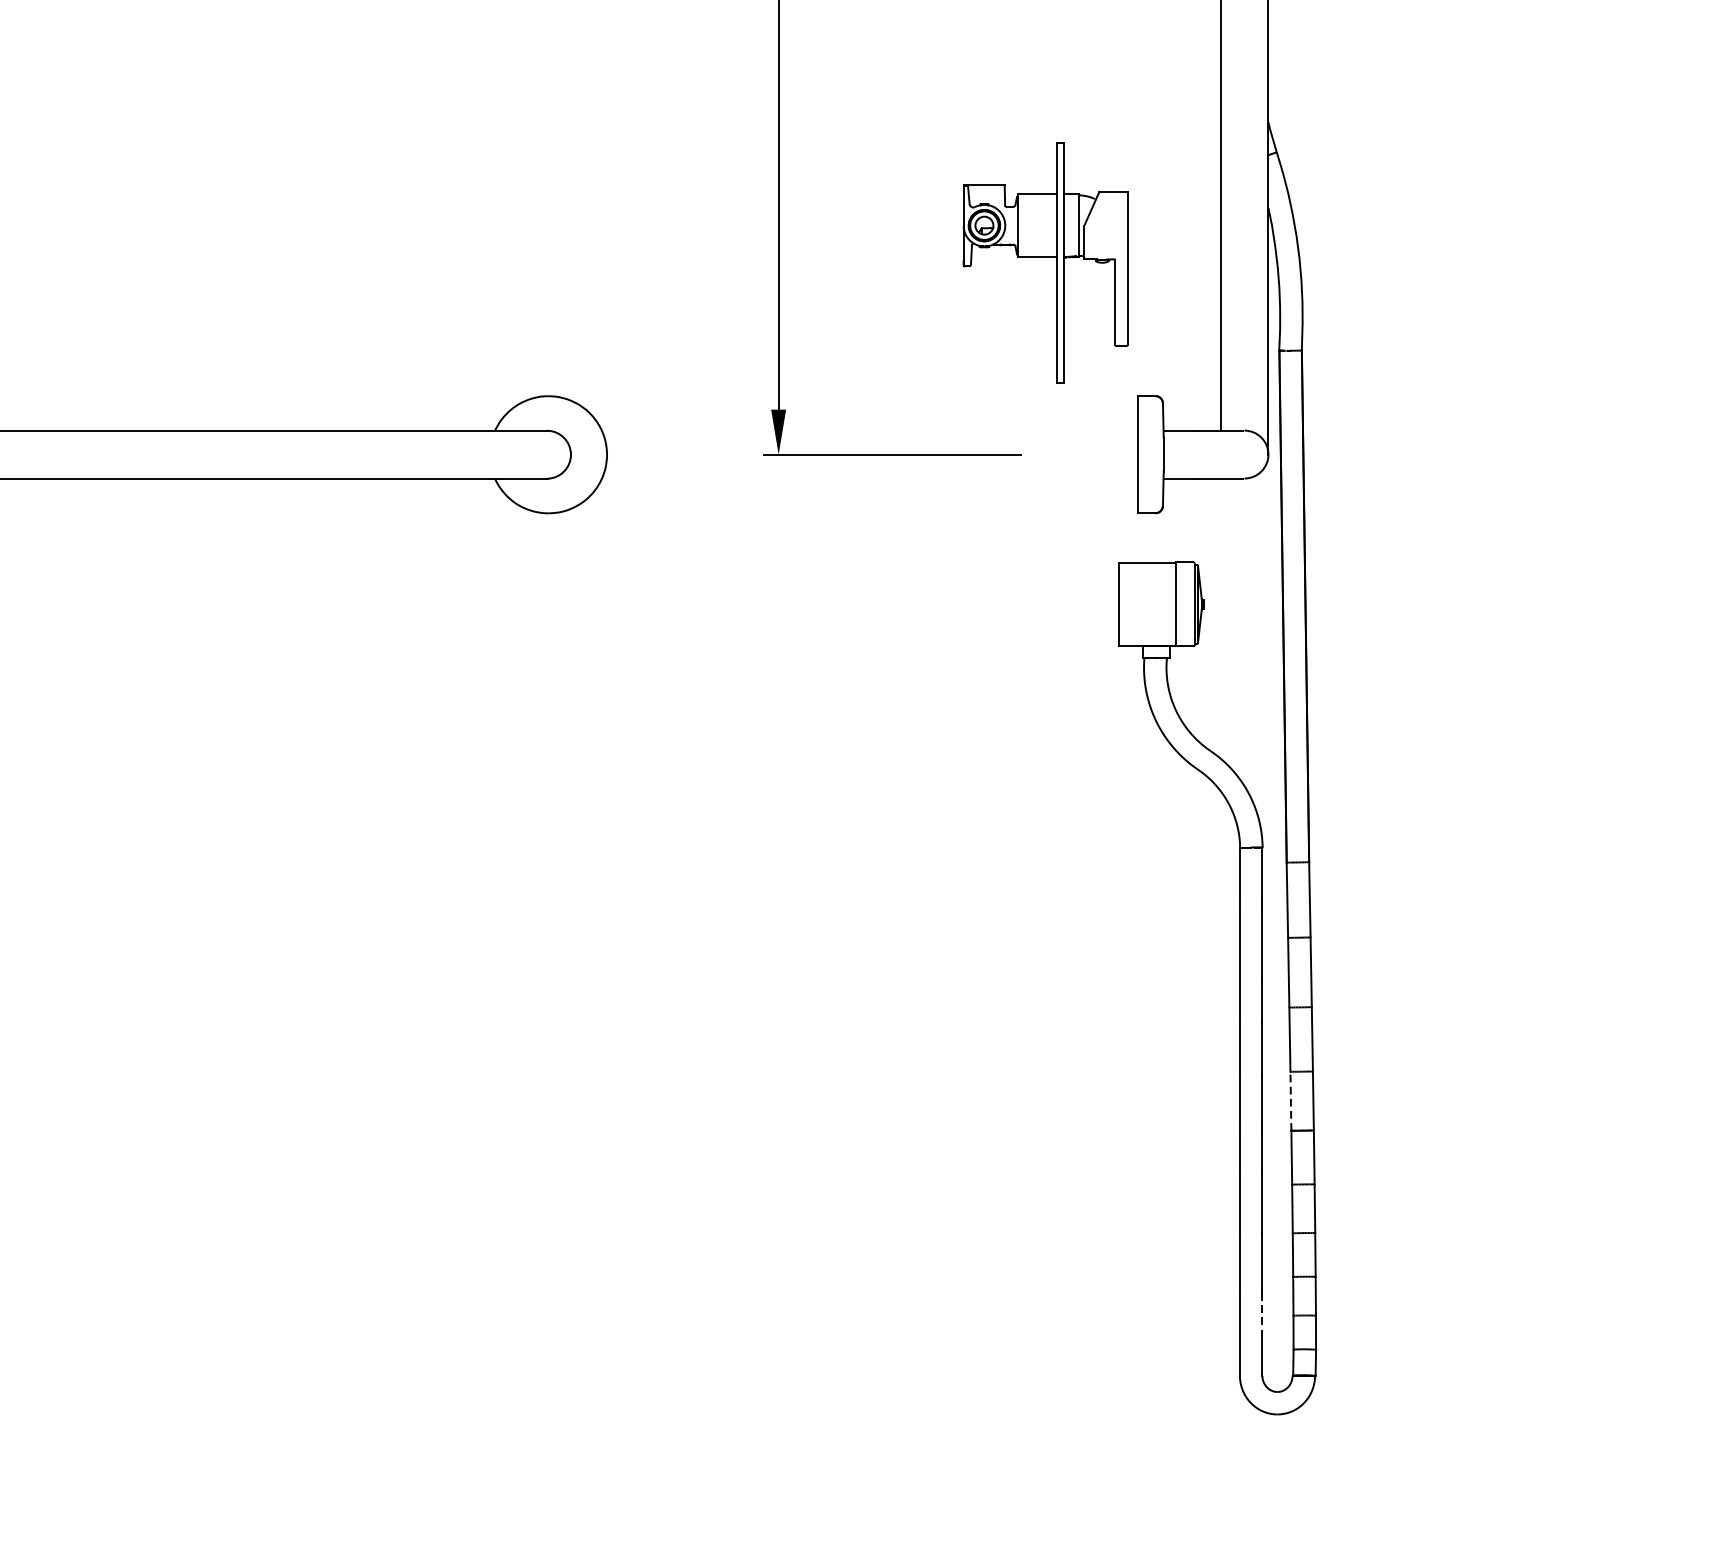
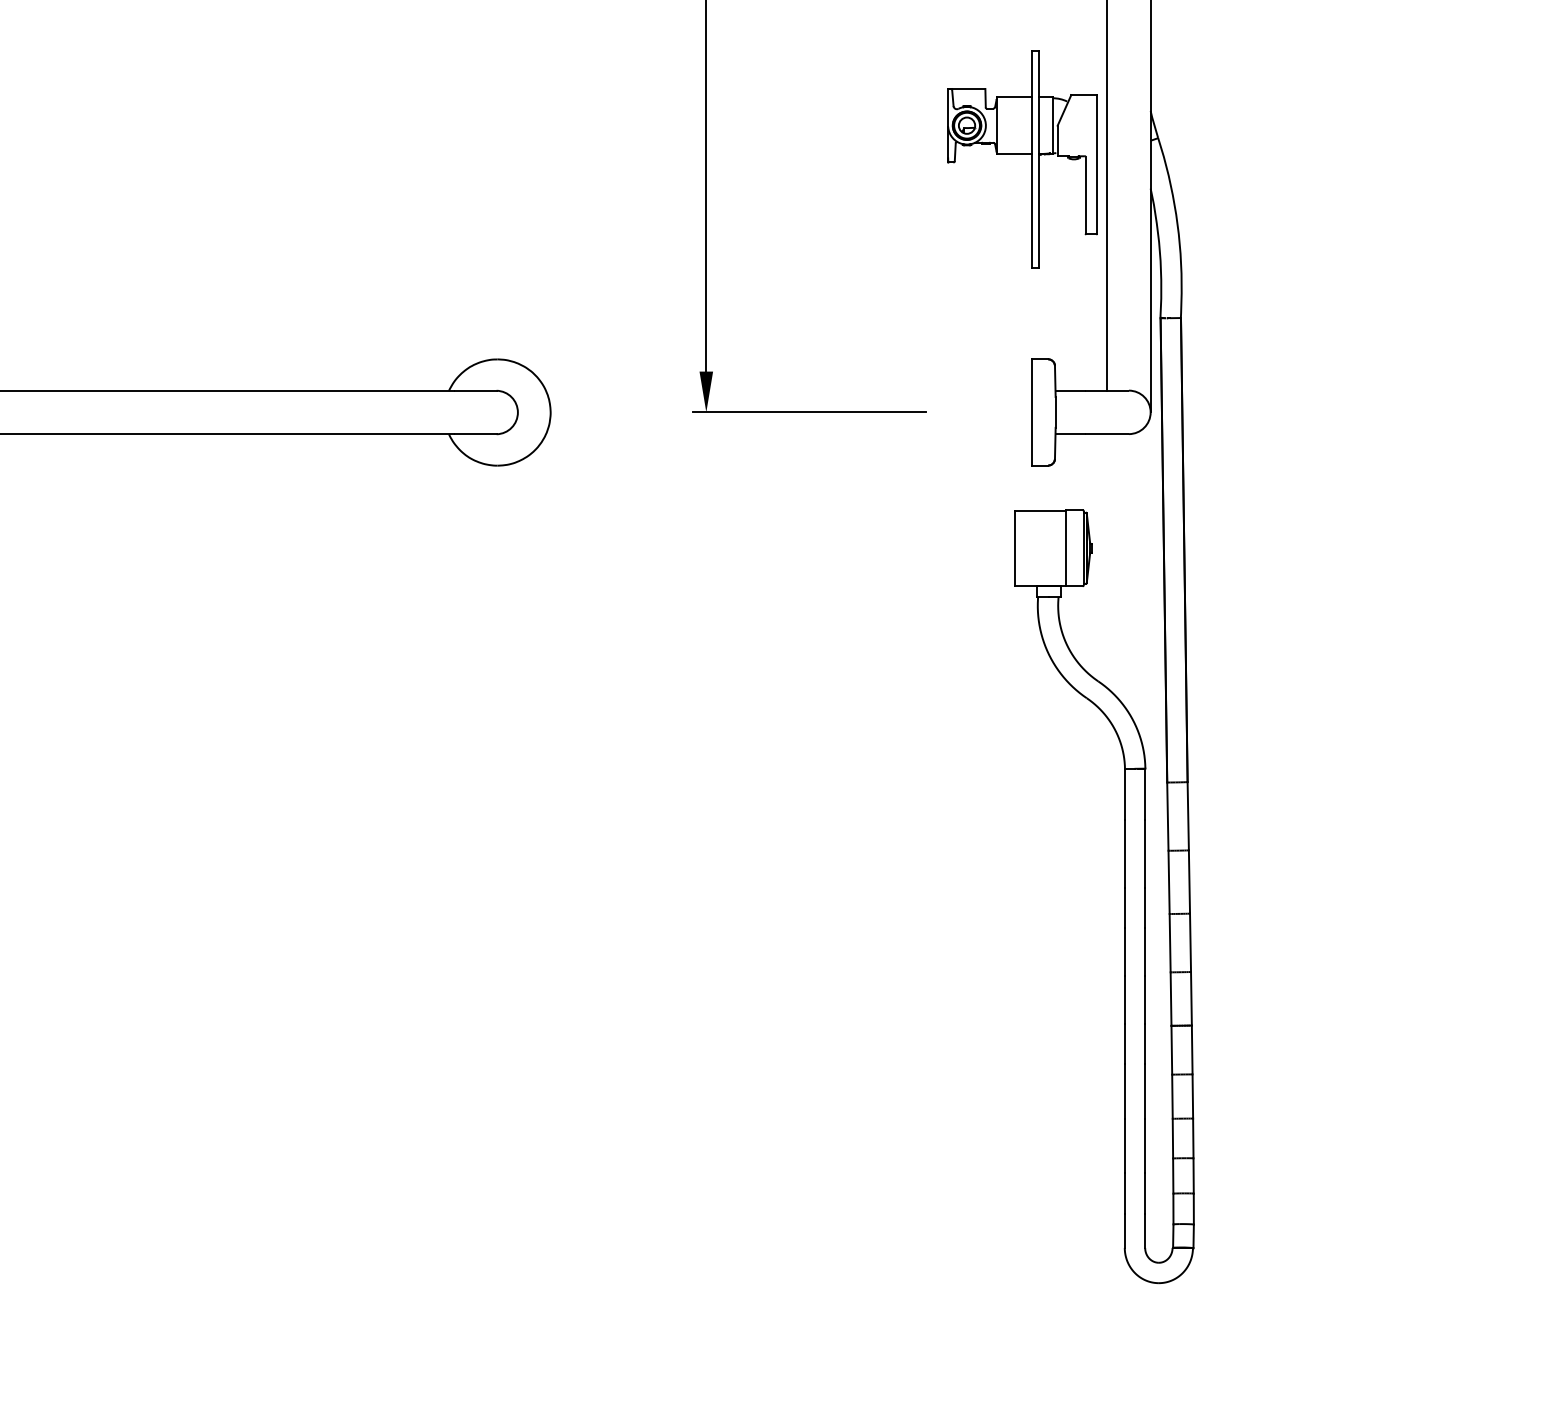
part: (1045, 262) -> (1022, 159), moved
line: (1291, 1101) -> (1171, 999), dashed -> solid
line: (1262, 1316) -> (1145, 1194), dashed -> solid

